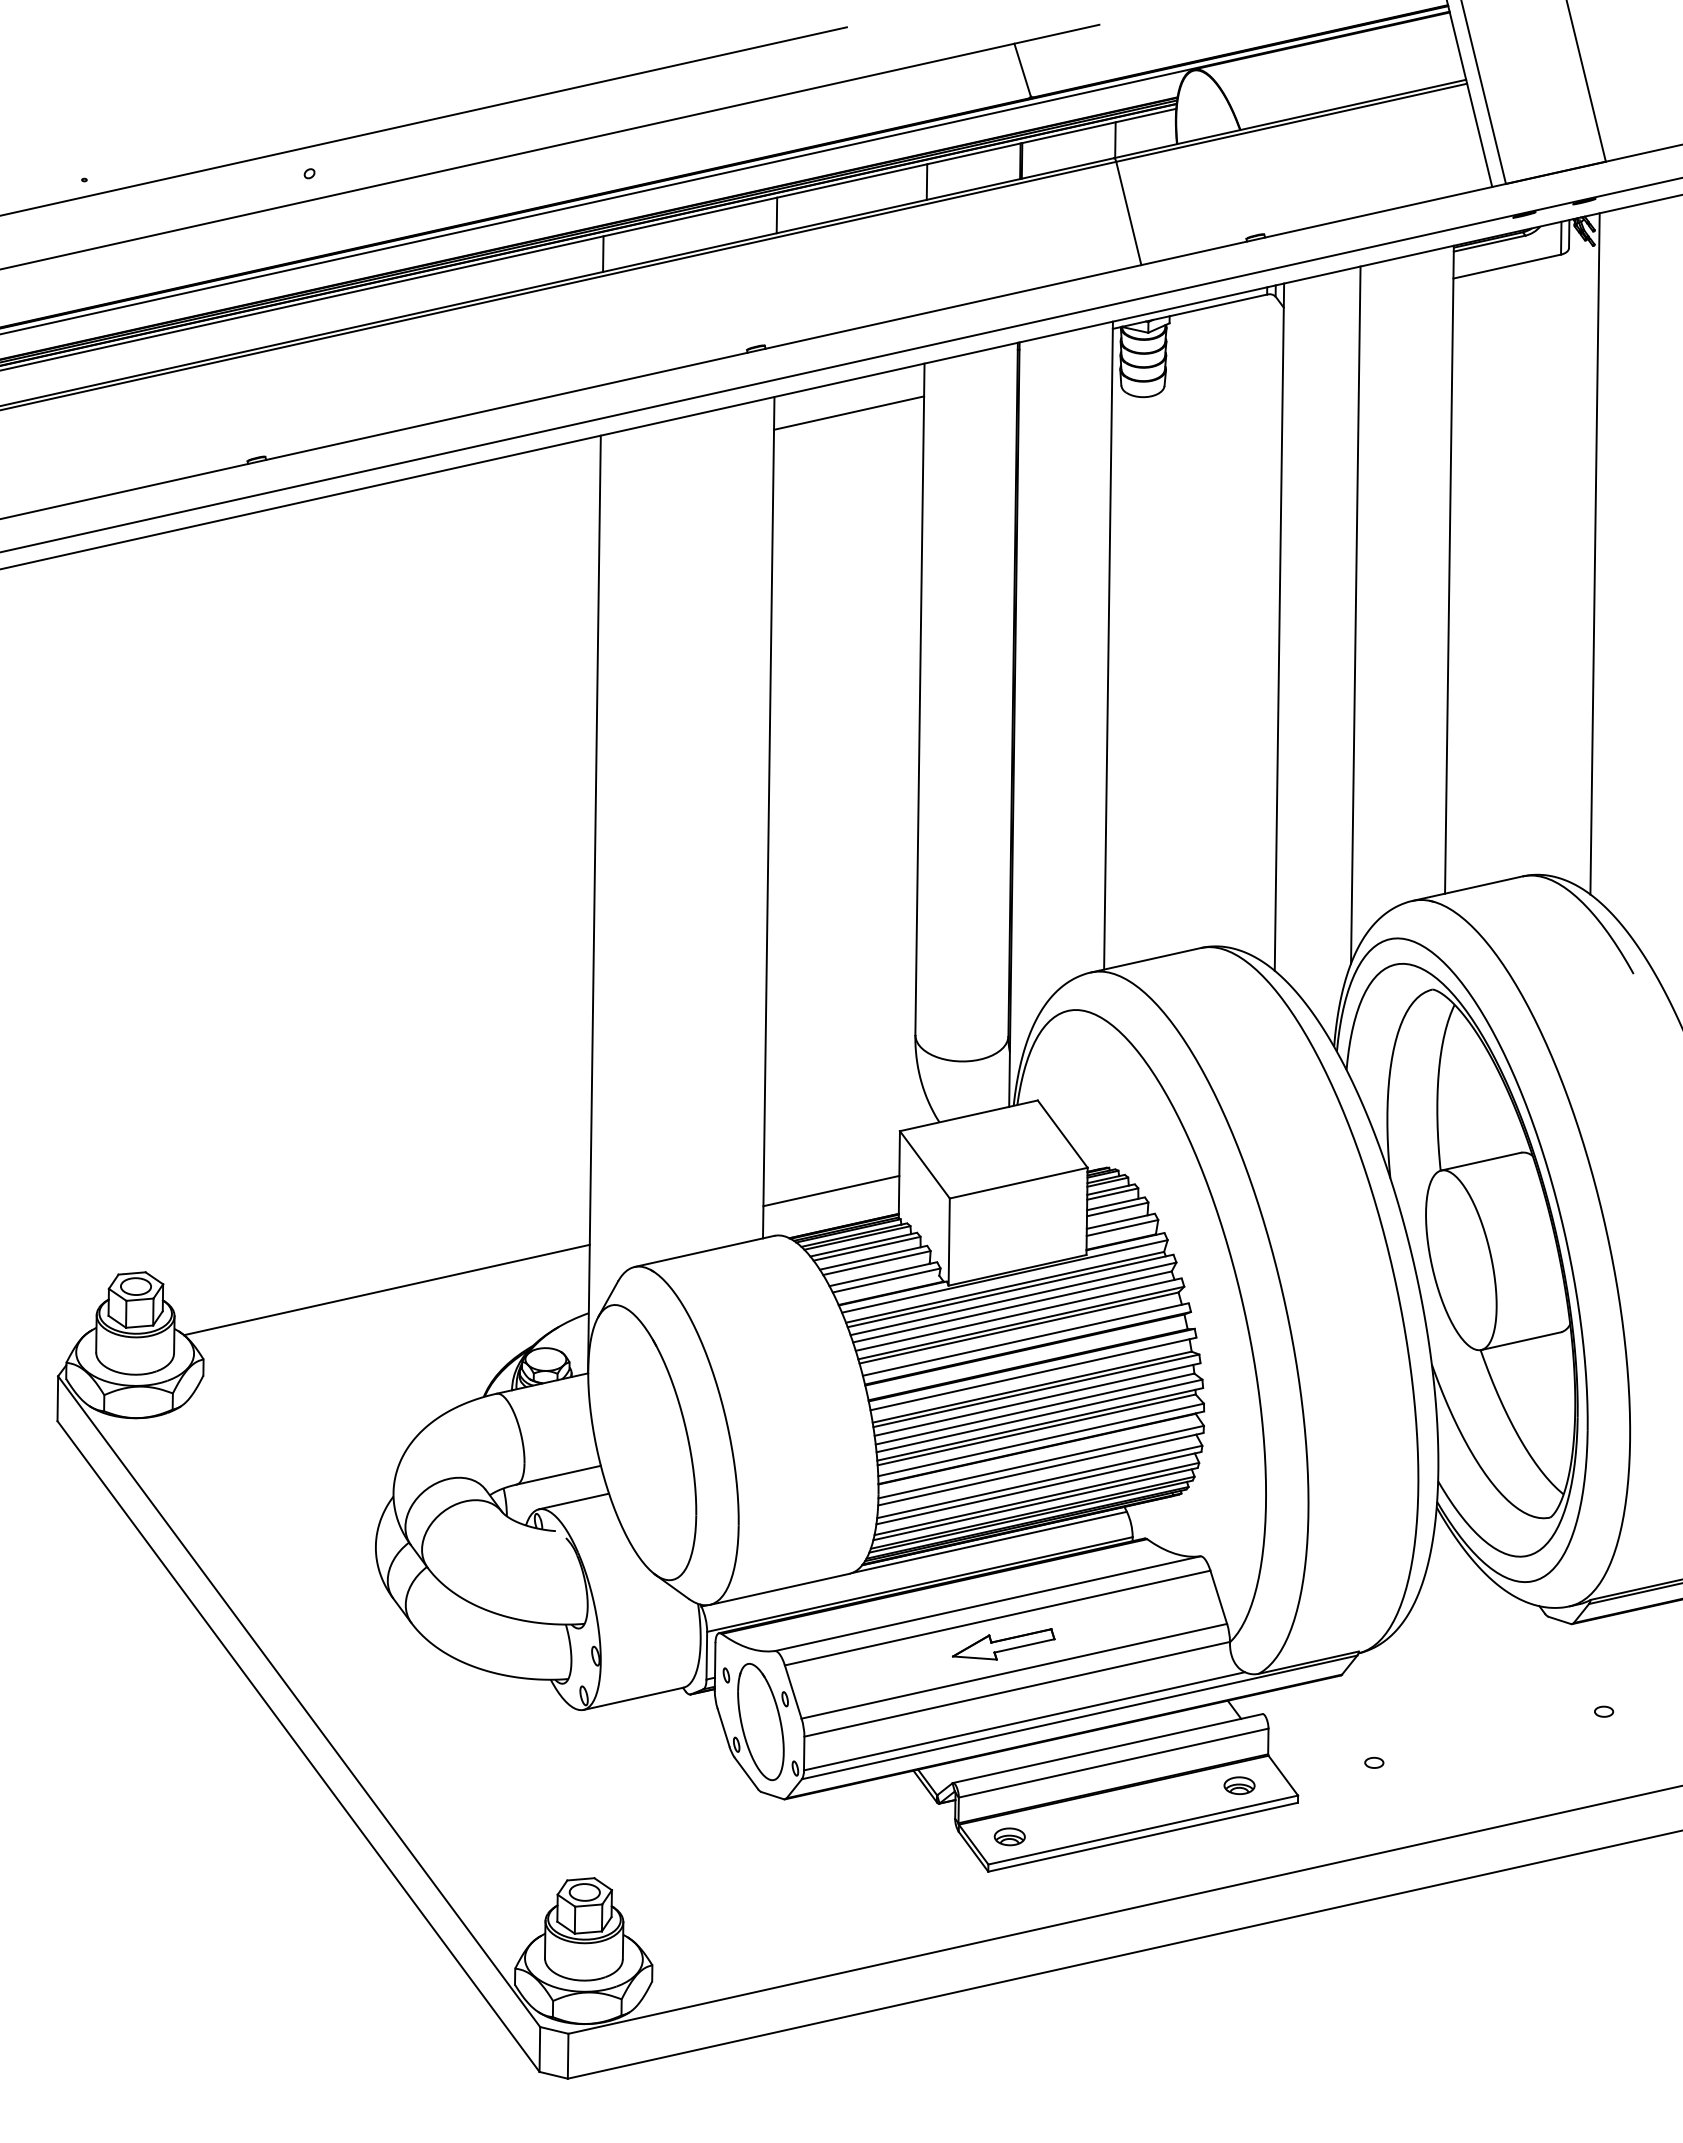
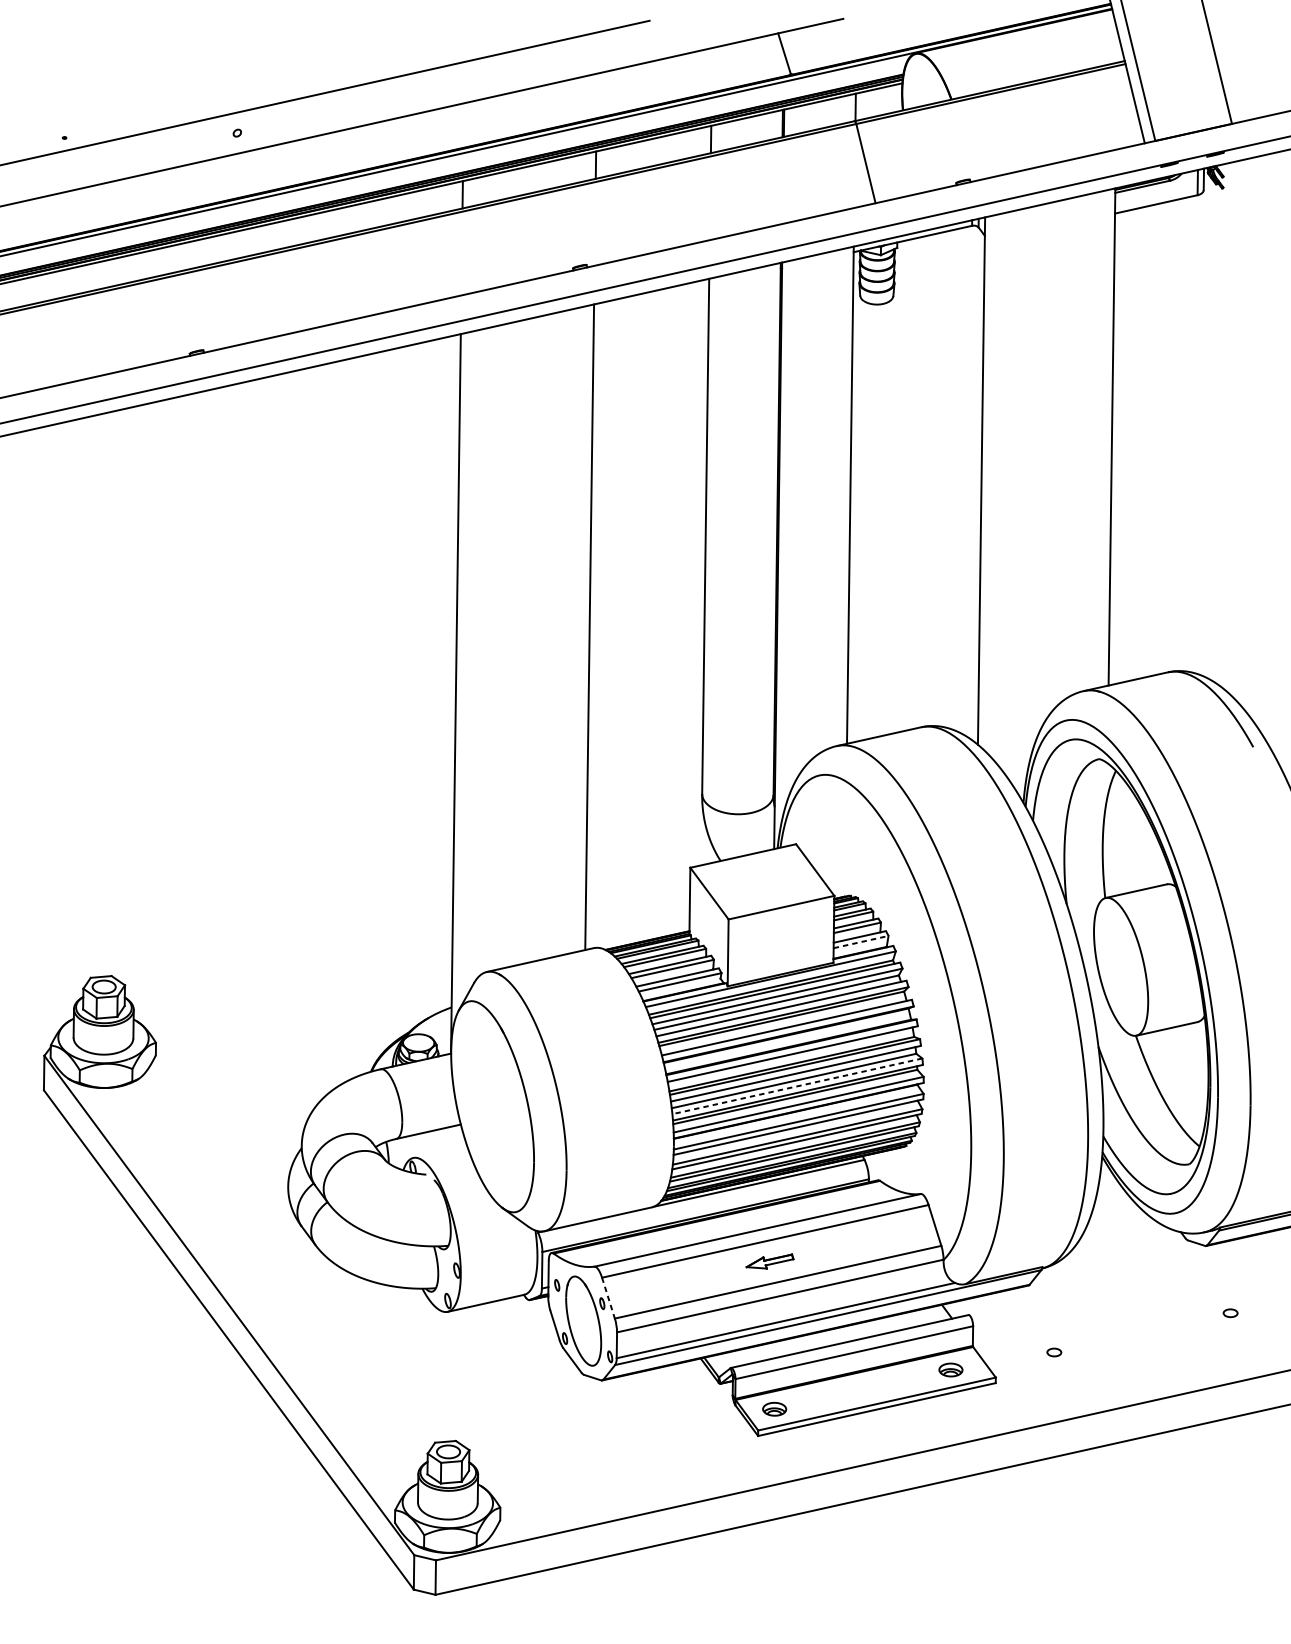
line: (849, 412) -> (651, 316), removed
line: (1594, 553) -> (1223, 424), removed
line: (1355, 614) -> (1039, 471), removed
line: (831, 1190) -> (637, 913), removed
line: (1122, 1227) -> (861, 941), solid -> dashed
line: (386, 1289) -> (296, 989), removed
line: (1039, 1415) -> (797, 1085), solid -> dashed
line: (573, 1501) -> (439, 1151), removed
part: (1003, 1644) -> (769, 1261), size x0.6
line: (793, 1692) -> (608, 1298), solid -> dashed

